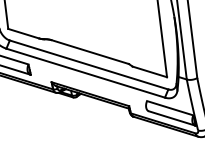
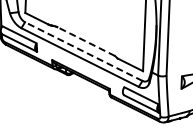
line: (90, 51) -> (86, 41), solid -> dashed
line: (88, 64) -> (83, 51), solid -> dashed

